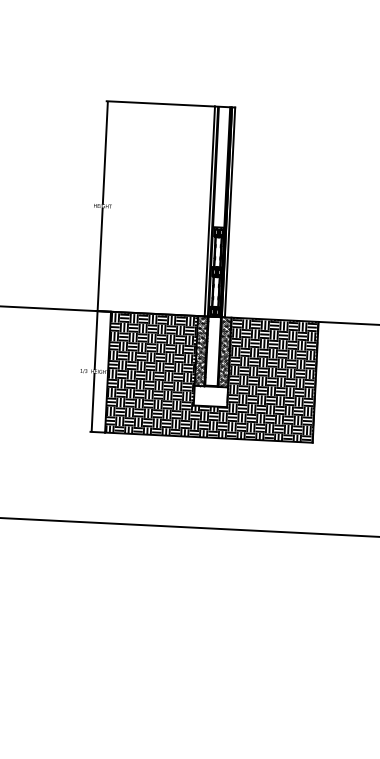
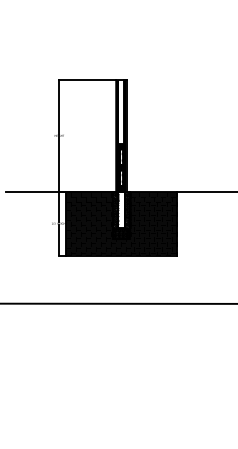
hatch: (210, 395) -> (121, 233), added

